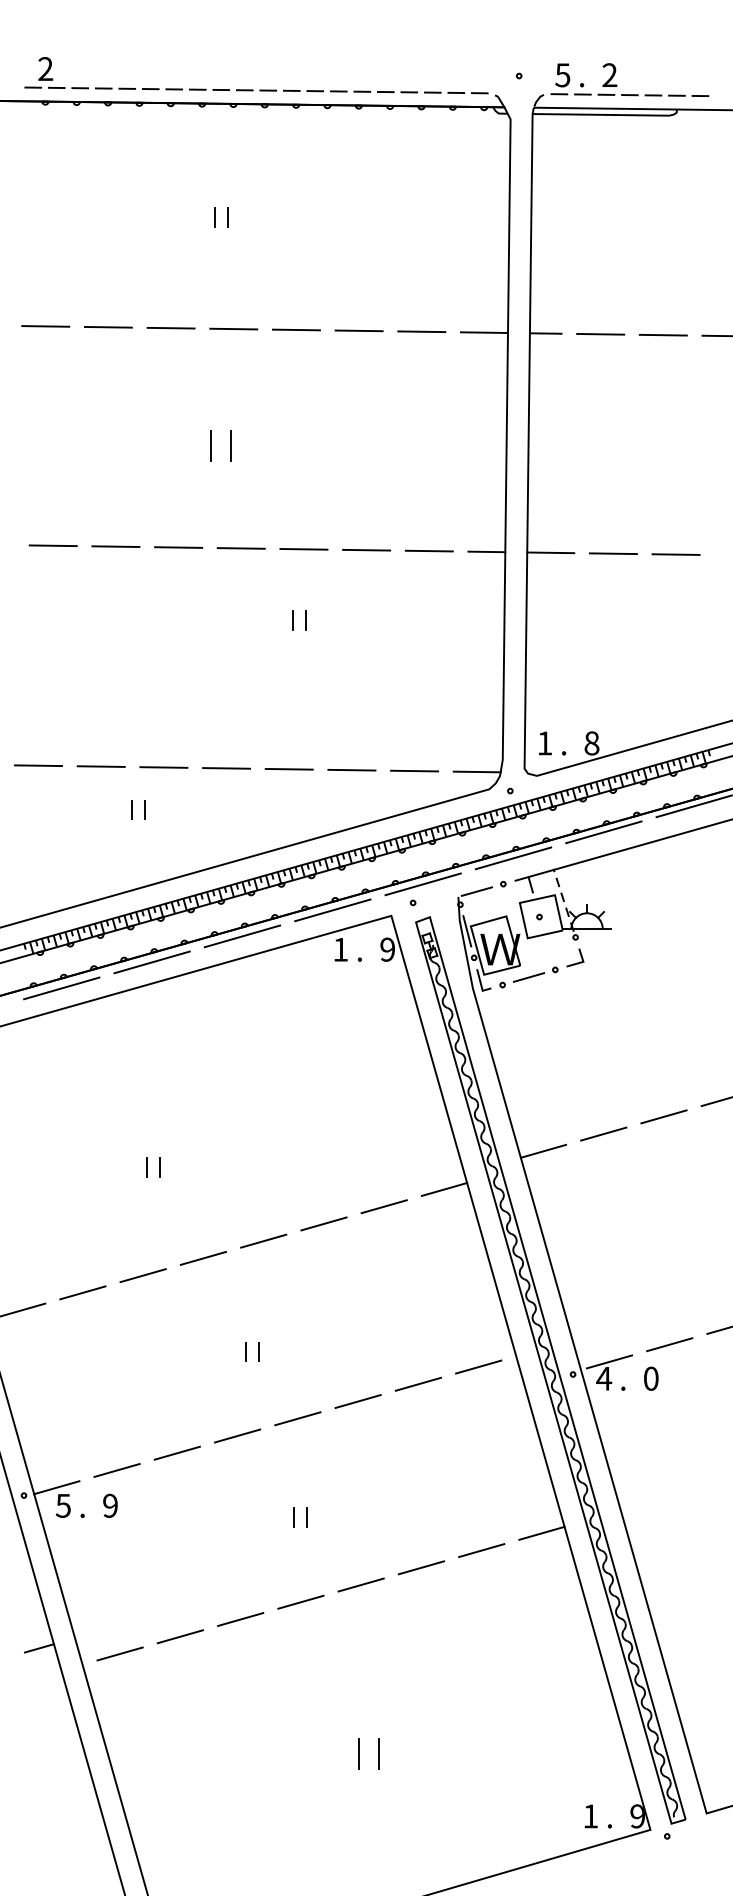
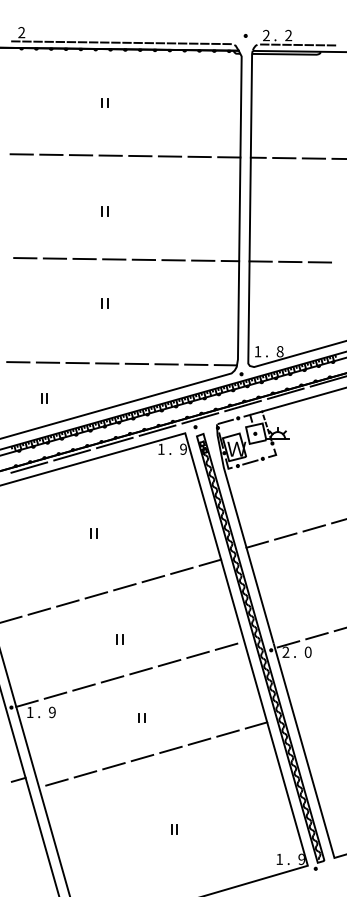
text: (563, 75) -> (266, 35), 5 -> 2
part: (220, 447) -> (104, 211), size x0.62
part: (298, 620) -> (104, 303), moved
part: (138, 810) -> (44, 398), moved
part: (153, 1167) -> (93, 533), moved
text: (603, 1377) -> (285, 651), 4 -> 2
text: (62, 1505) -> (29, 712), 5 -> 1
part: (368, 1753) -> (174, 829), size x0.62

